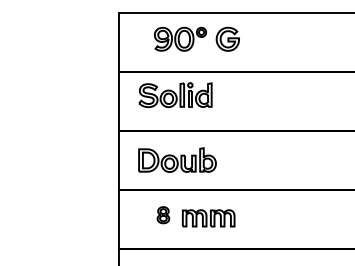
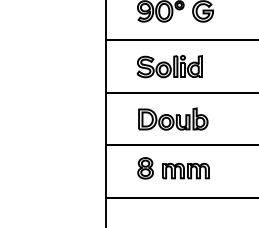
part: (175, 95) -> (169, 66), moved
part: (177, 159) -> (173, 118), moved
part: (163, 214) -> (145, 167), size x1.43

